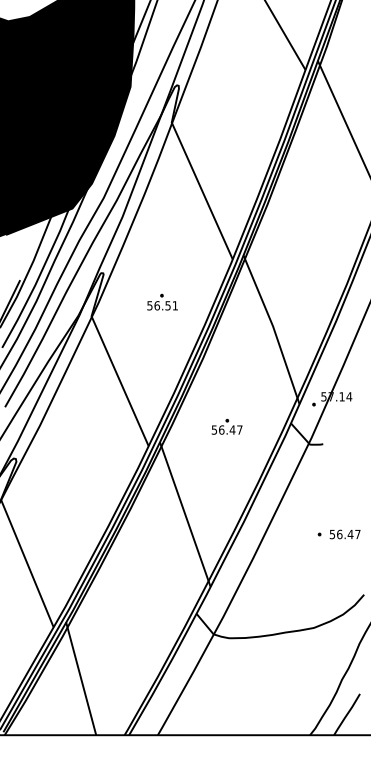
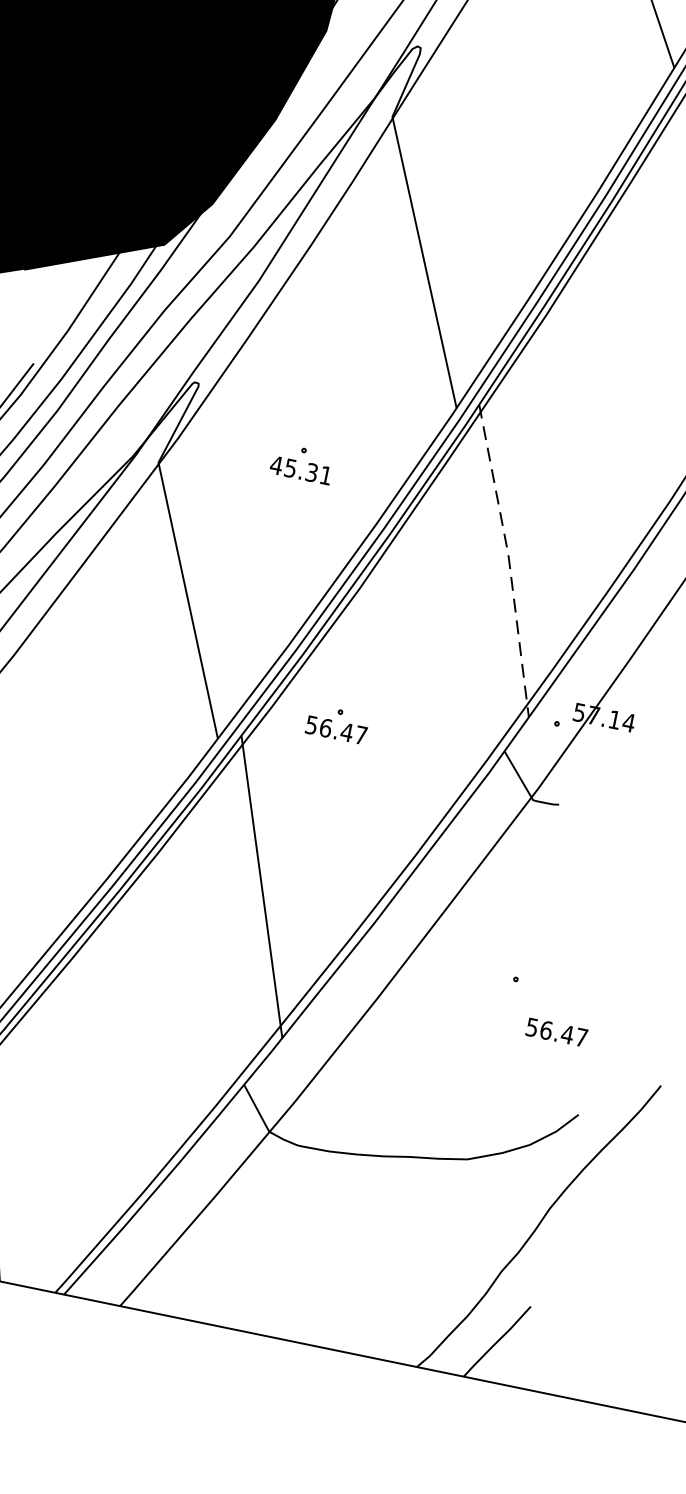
text: (158, 305) -> (293, 468), 56.51 -> 45.31
line: (274, 329) -> (509, 561), solid -> dashed
part: (226, 426) -> (336, 723), moved
text: (344, 534) -> (555, 1032), moved

